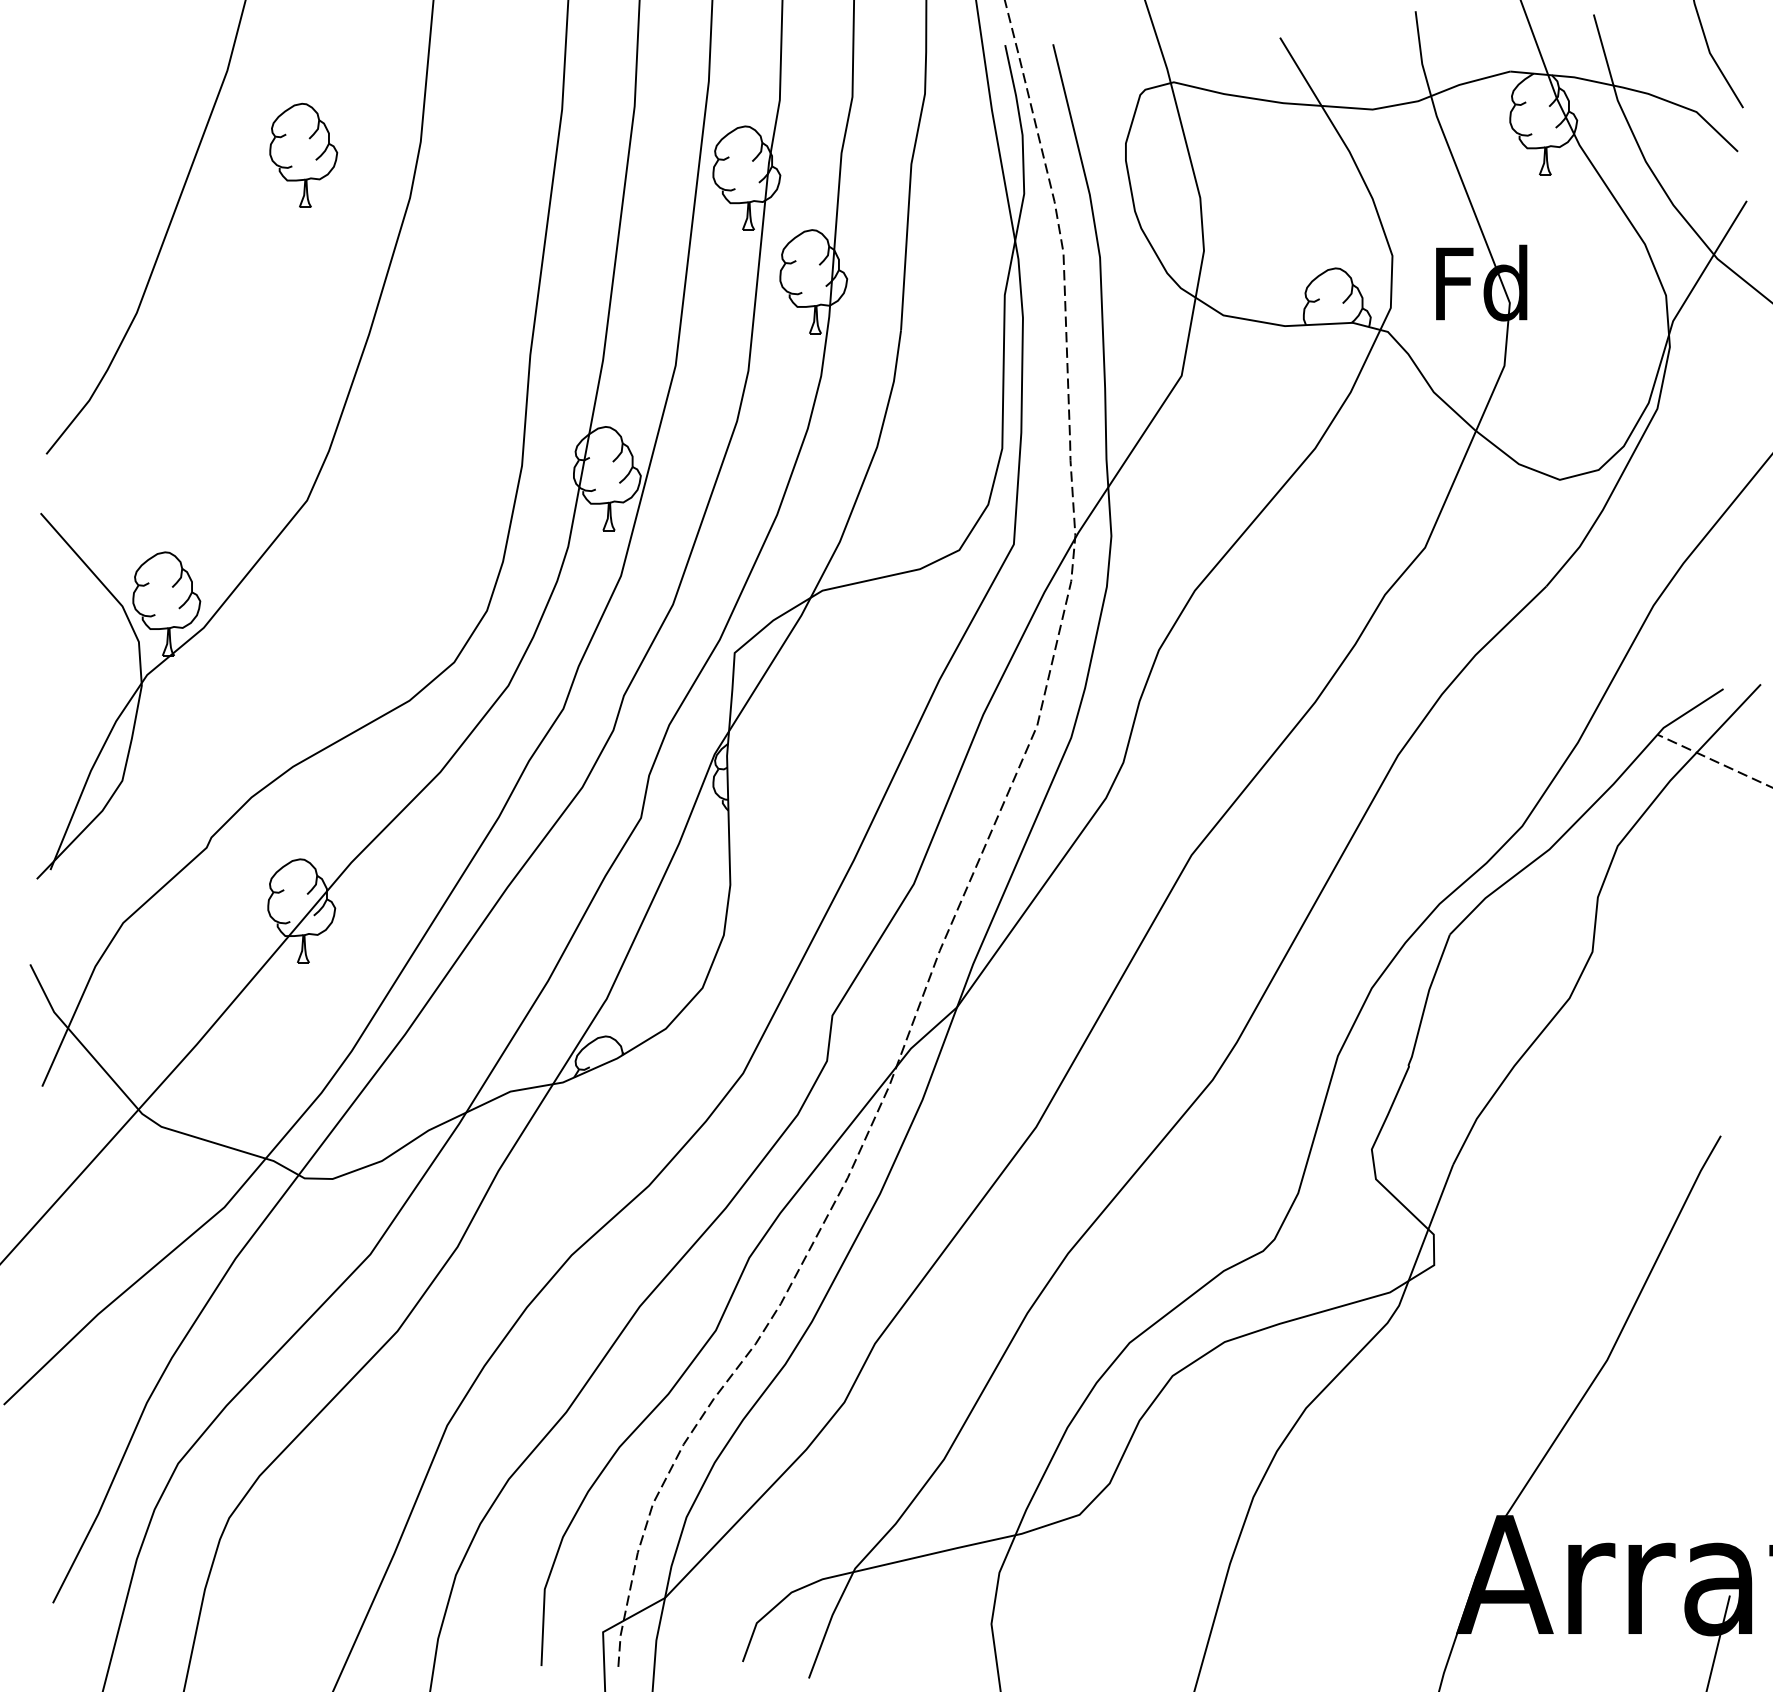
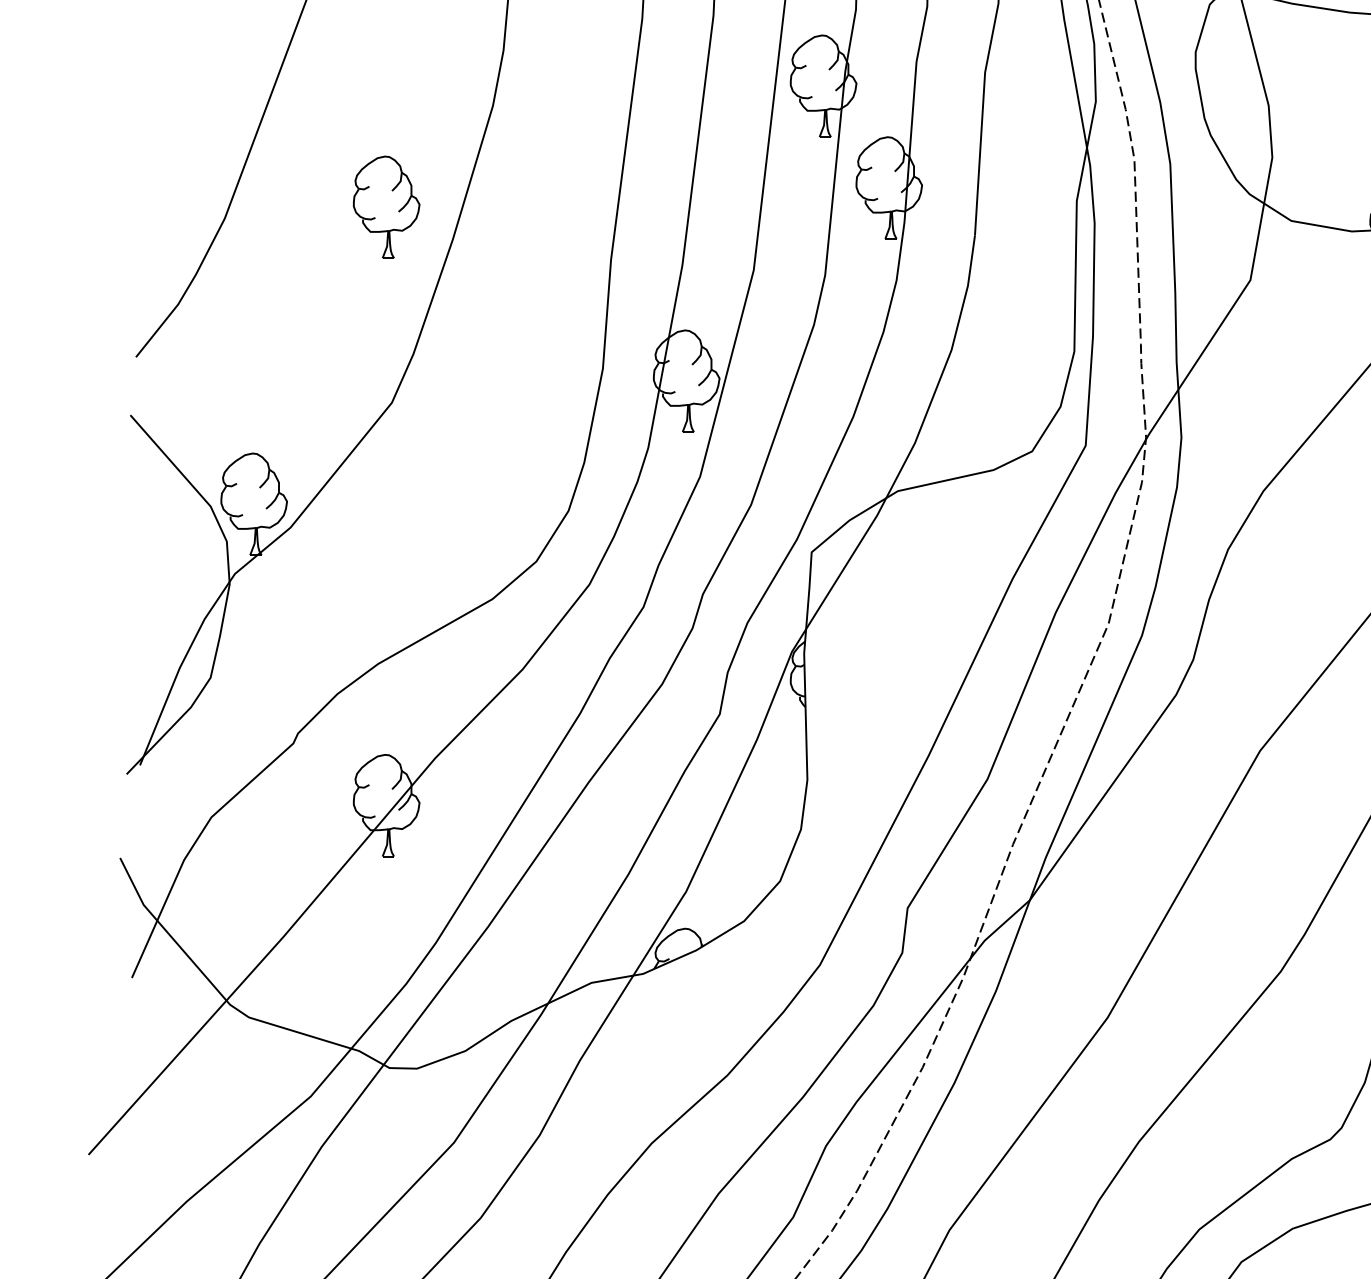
part: (303, 154) -> (386, 206), moved

